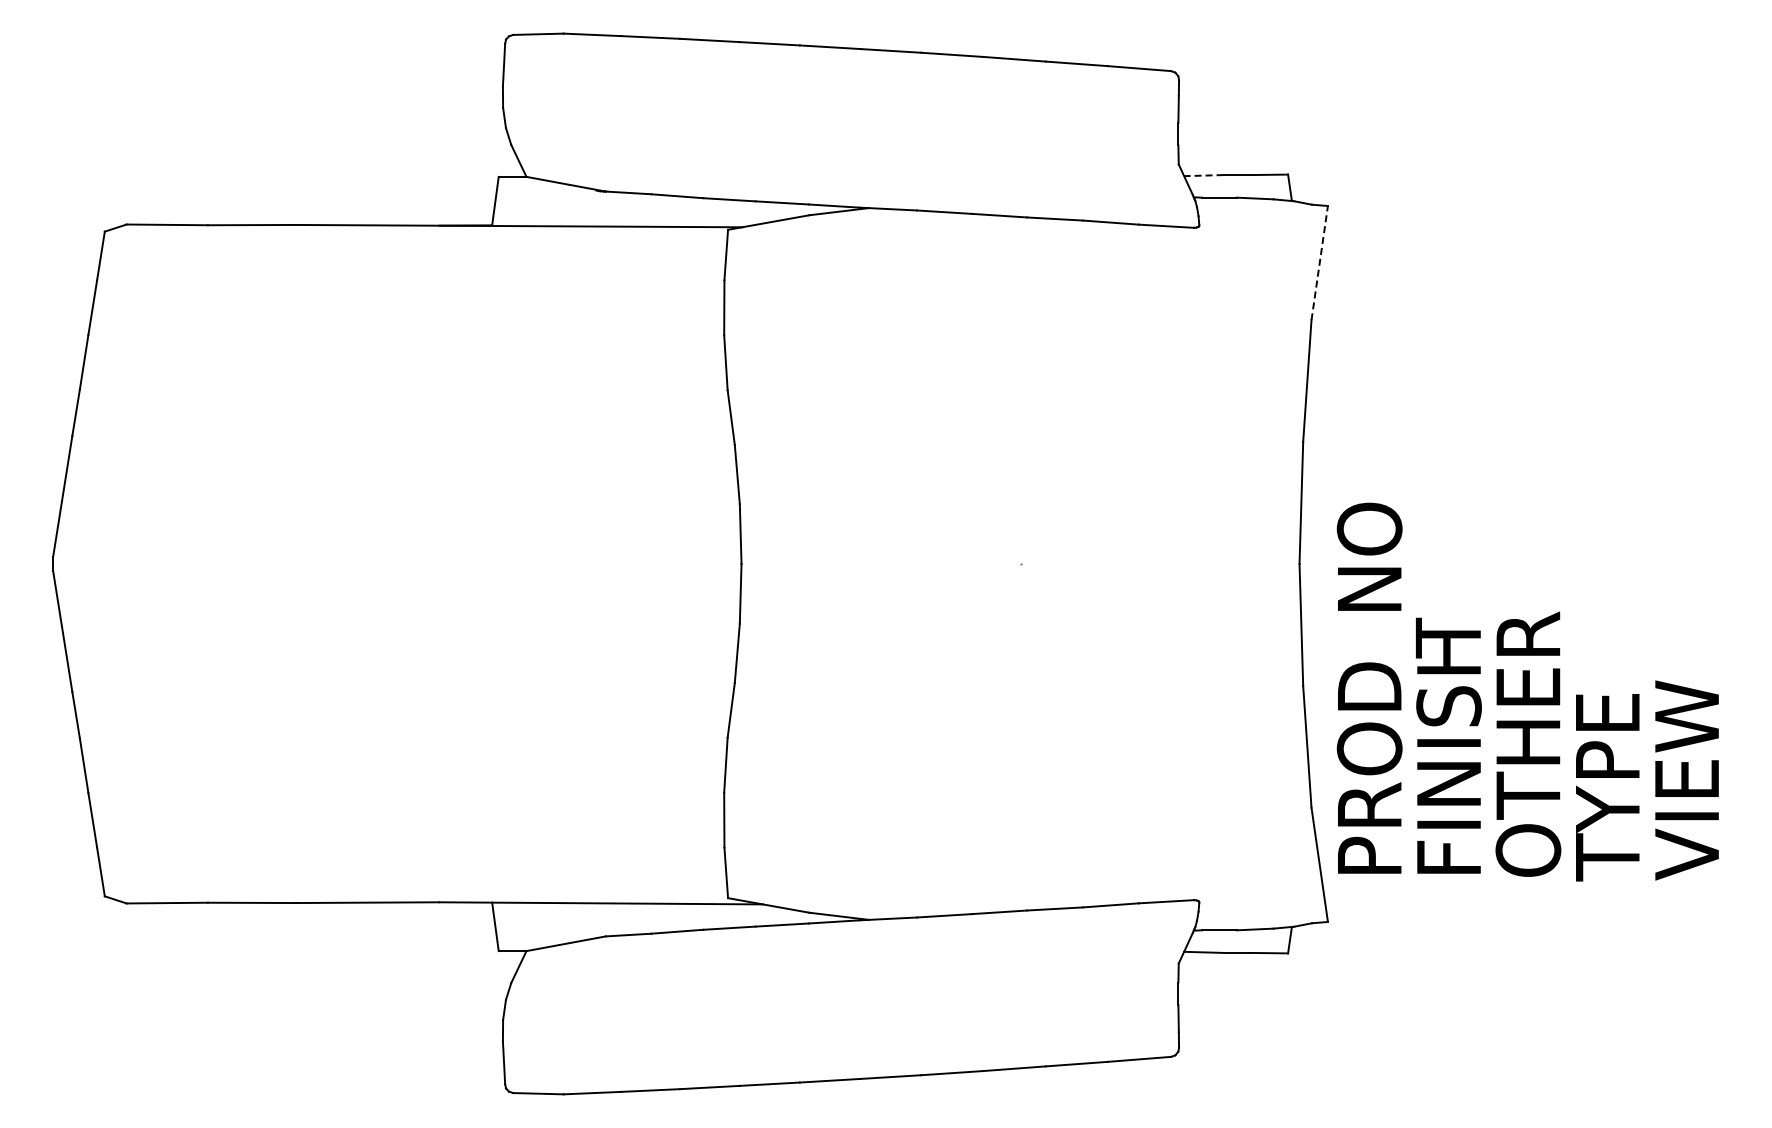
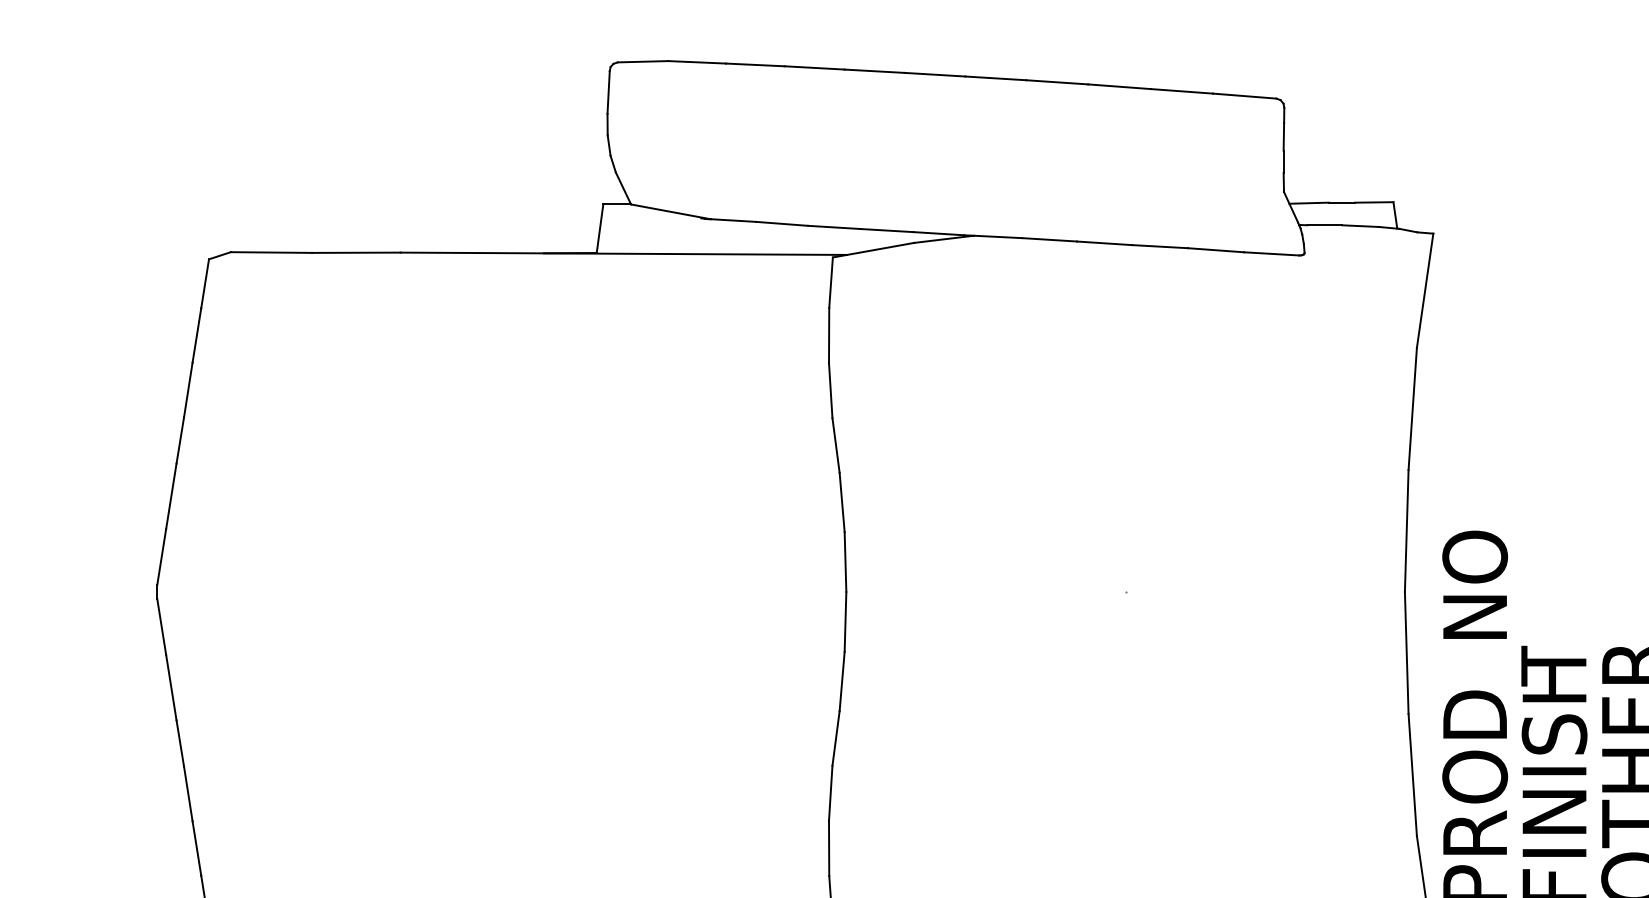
line: (1203, 175) -> (1308, 203), dashed -> solid
line: (1319, 263) -> (1424, 291), dashed -> solid

